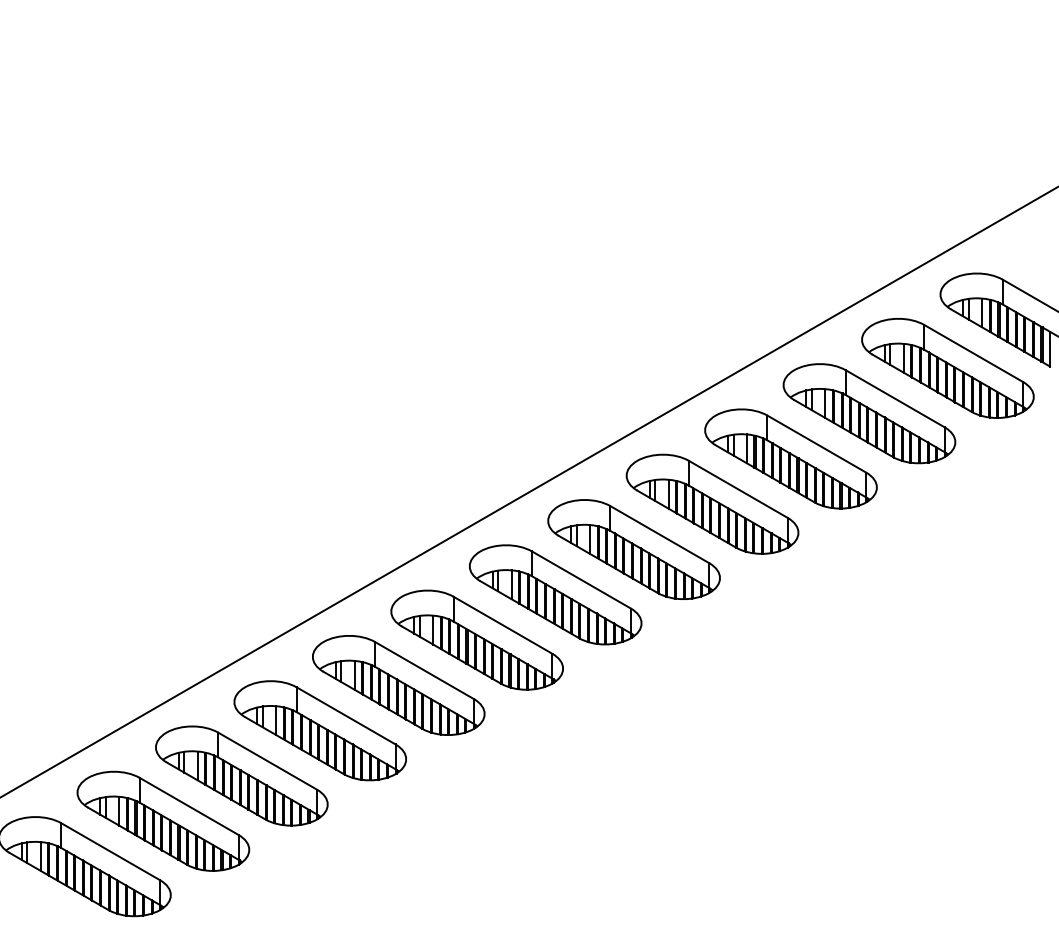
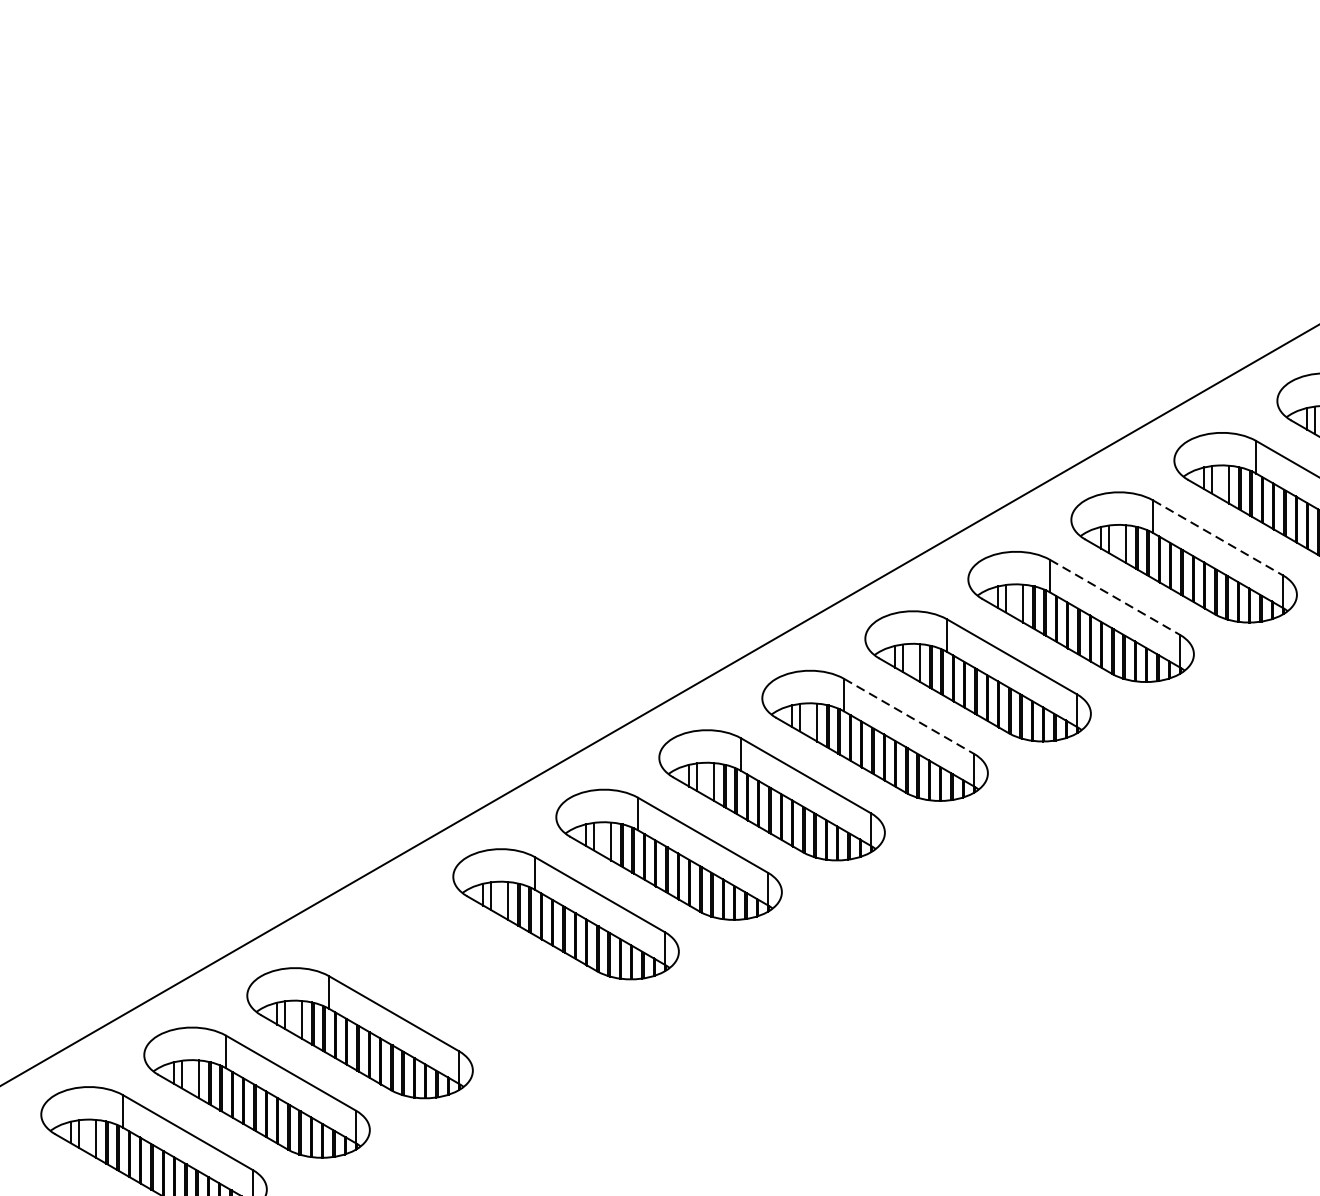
line: (895, 399) -> (1218, 538), solid -> dashed
line: (817, 444) -> (1115, 597), solid -> dashed
line: (660, 534) -> (909, 716), solid -> dashed
part: (319, 730) -> (462, 973), removed

